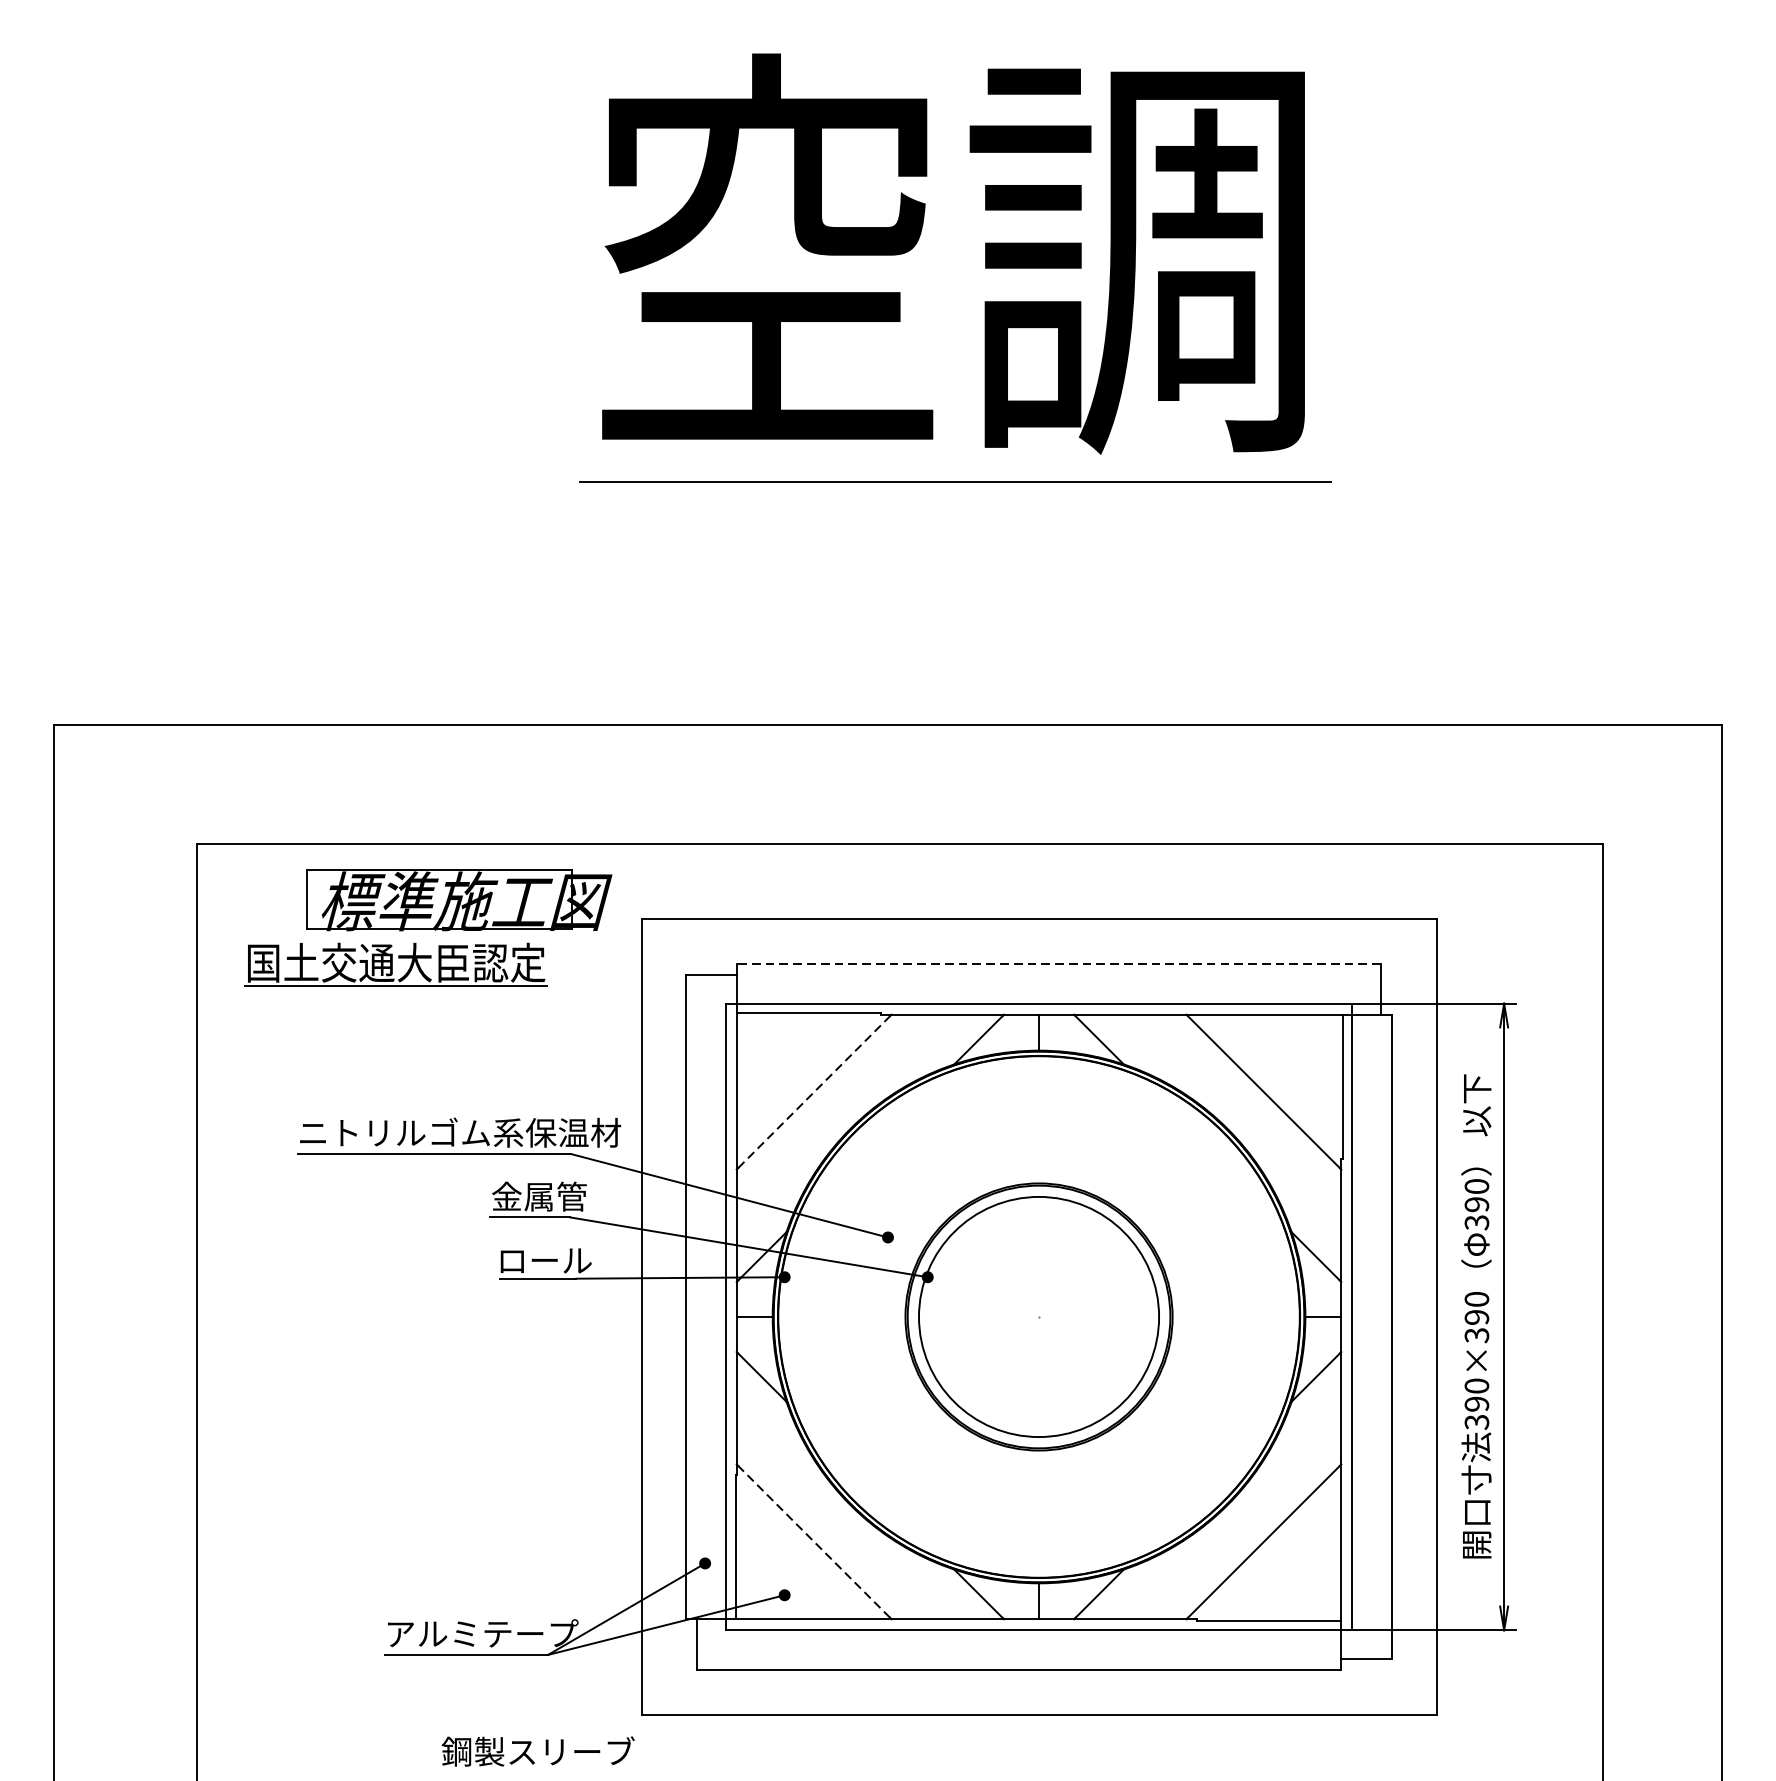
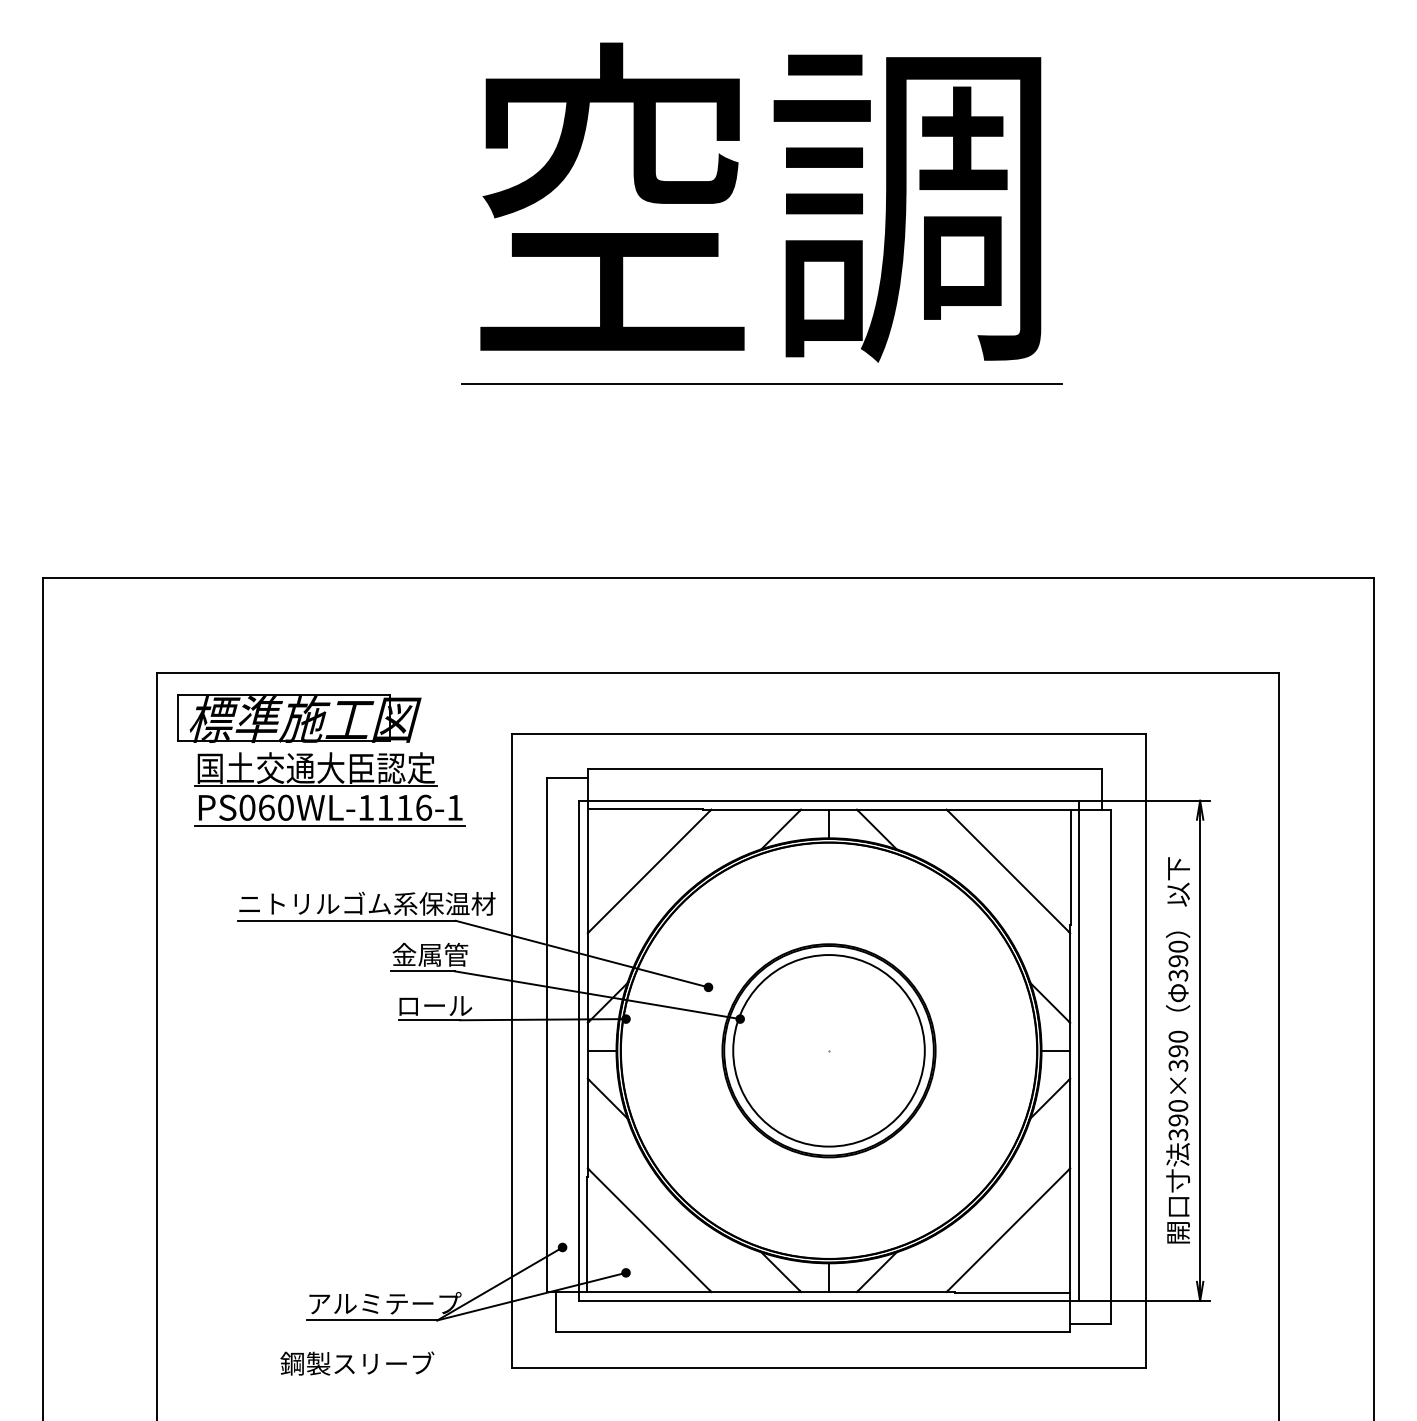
part: (459, 900) -> (299, 718), moved
line: (1058, 964) -> (844, 769), dashed -> solid
part: (413, 1015) -> (329, 810), added
line: (814, 1092) -> (649, 871), dashed -> solid
line: (814, 1542) -> (649, 1230), dashed -> solid
text: (538, 1751) -> (357, 1363), moved

